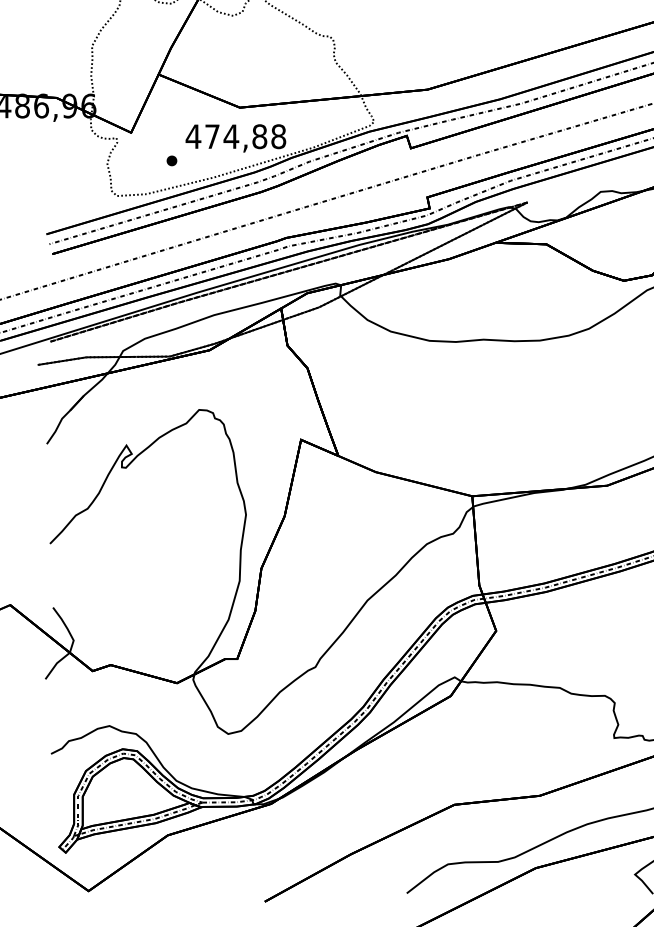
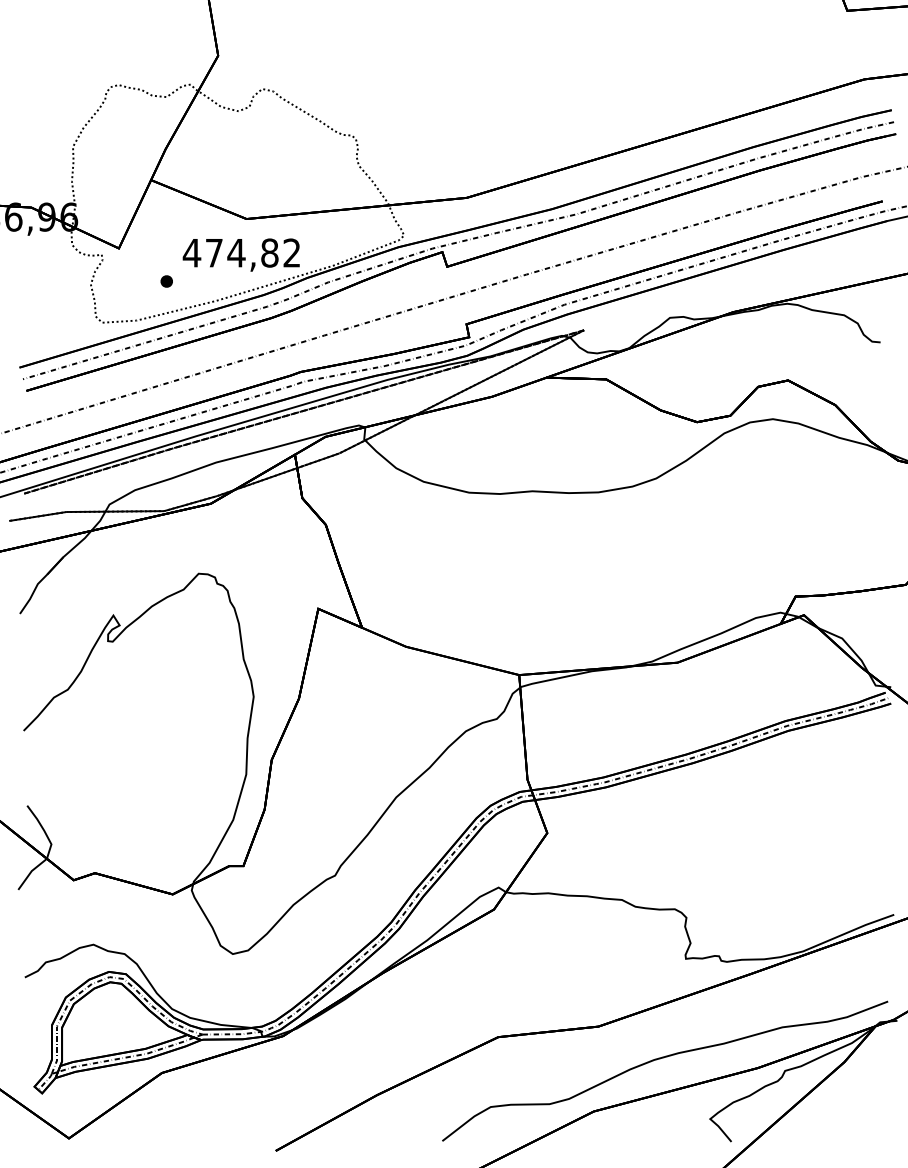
text: (278, 136) -> (291, 252), 474,88 -> 474,82

